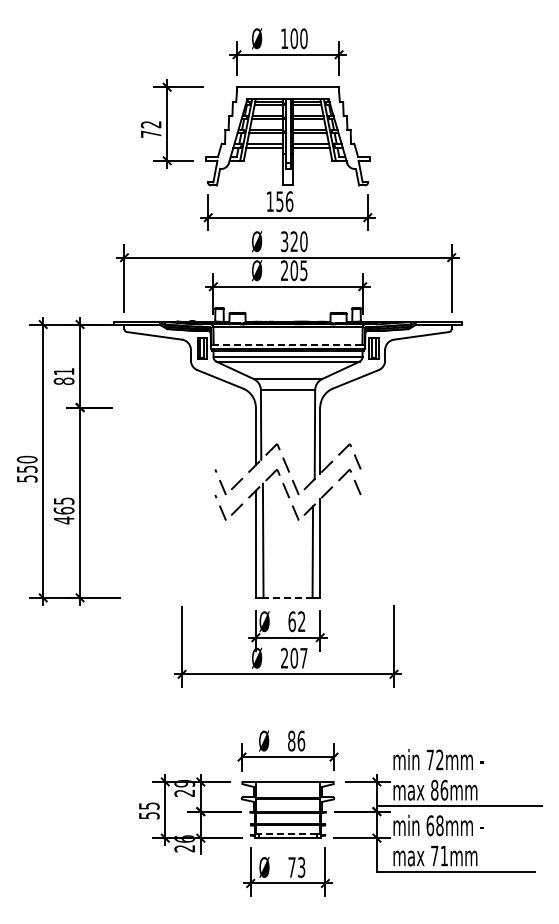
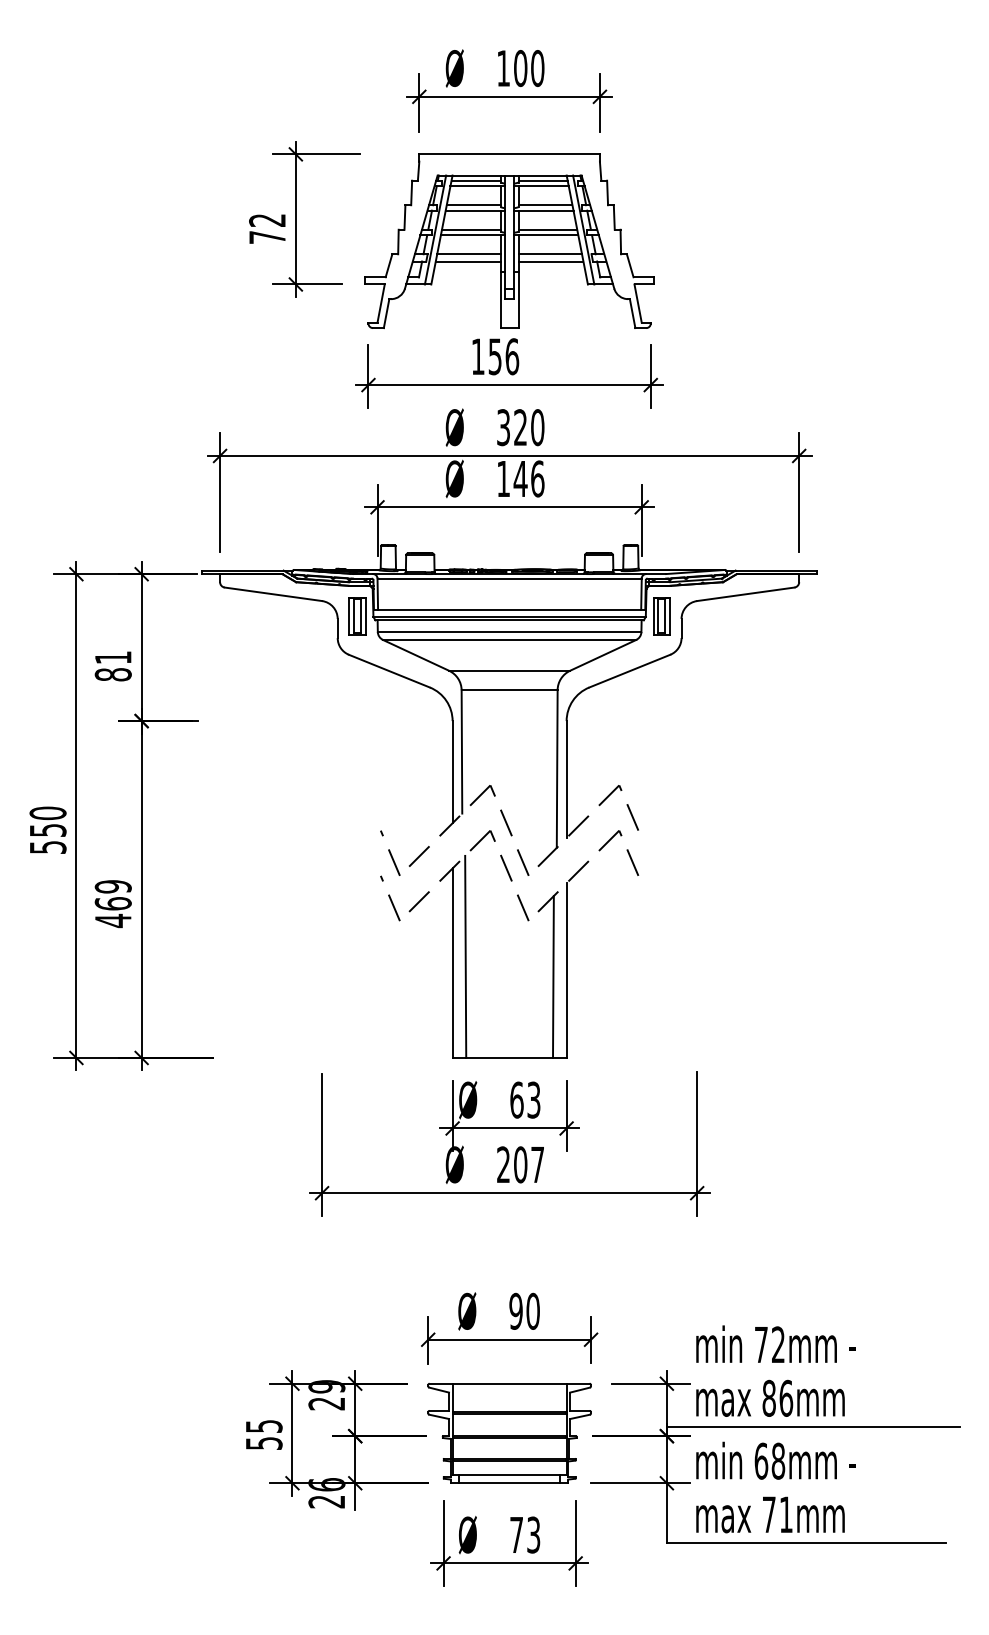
text: (294, 270) -> (521, 478), 205 -> 146
line: (287, 344) -> (508, 609), dashed -> solid
text: (63, 500) -> (112, 885), 465 -> 469
line: (288, 597) -> (510, 1057), dashed -> solid
text: (301, 621) -> (533, 1099), 62 -> 63
text: (296, 740) -> (524, 1310), 86 -> 90
line: (288, 833) -> (510, 1474), dashed -> solid

